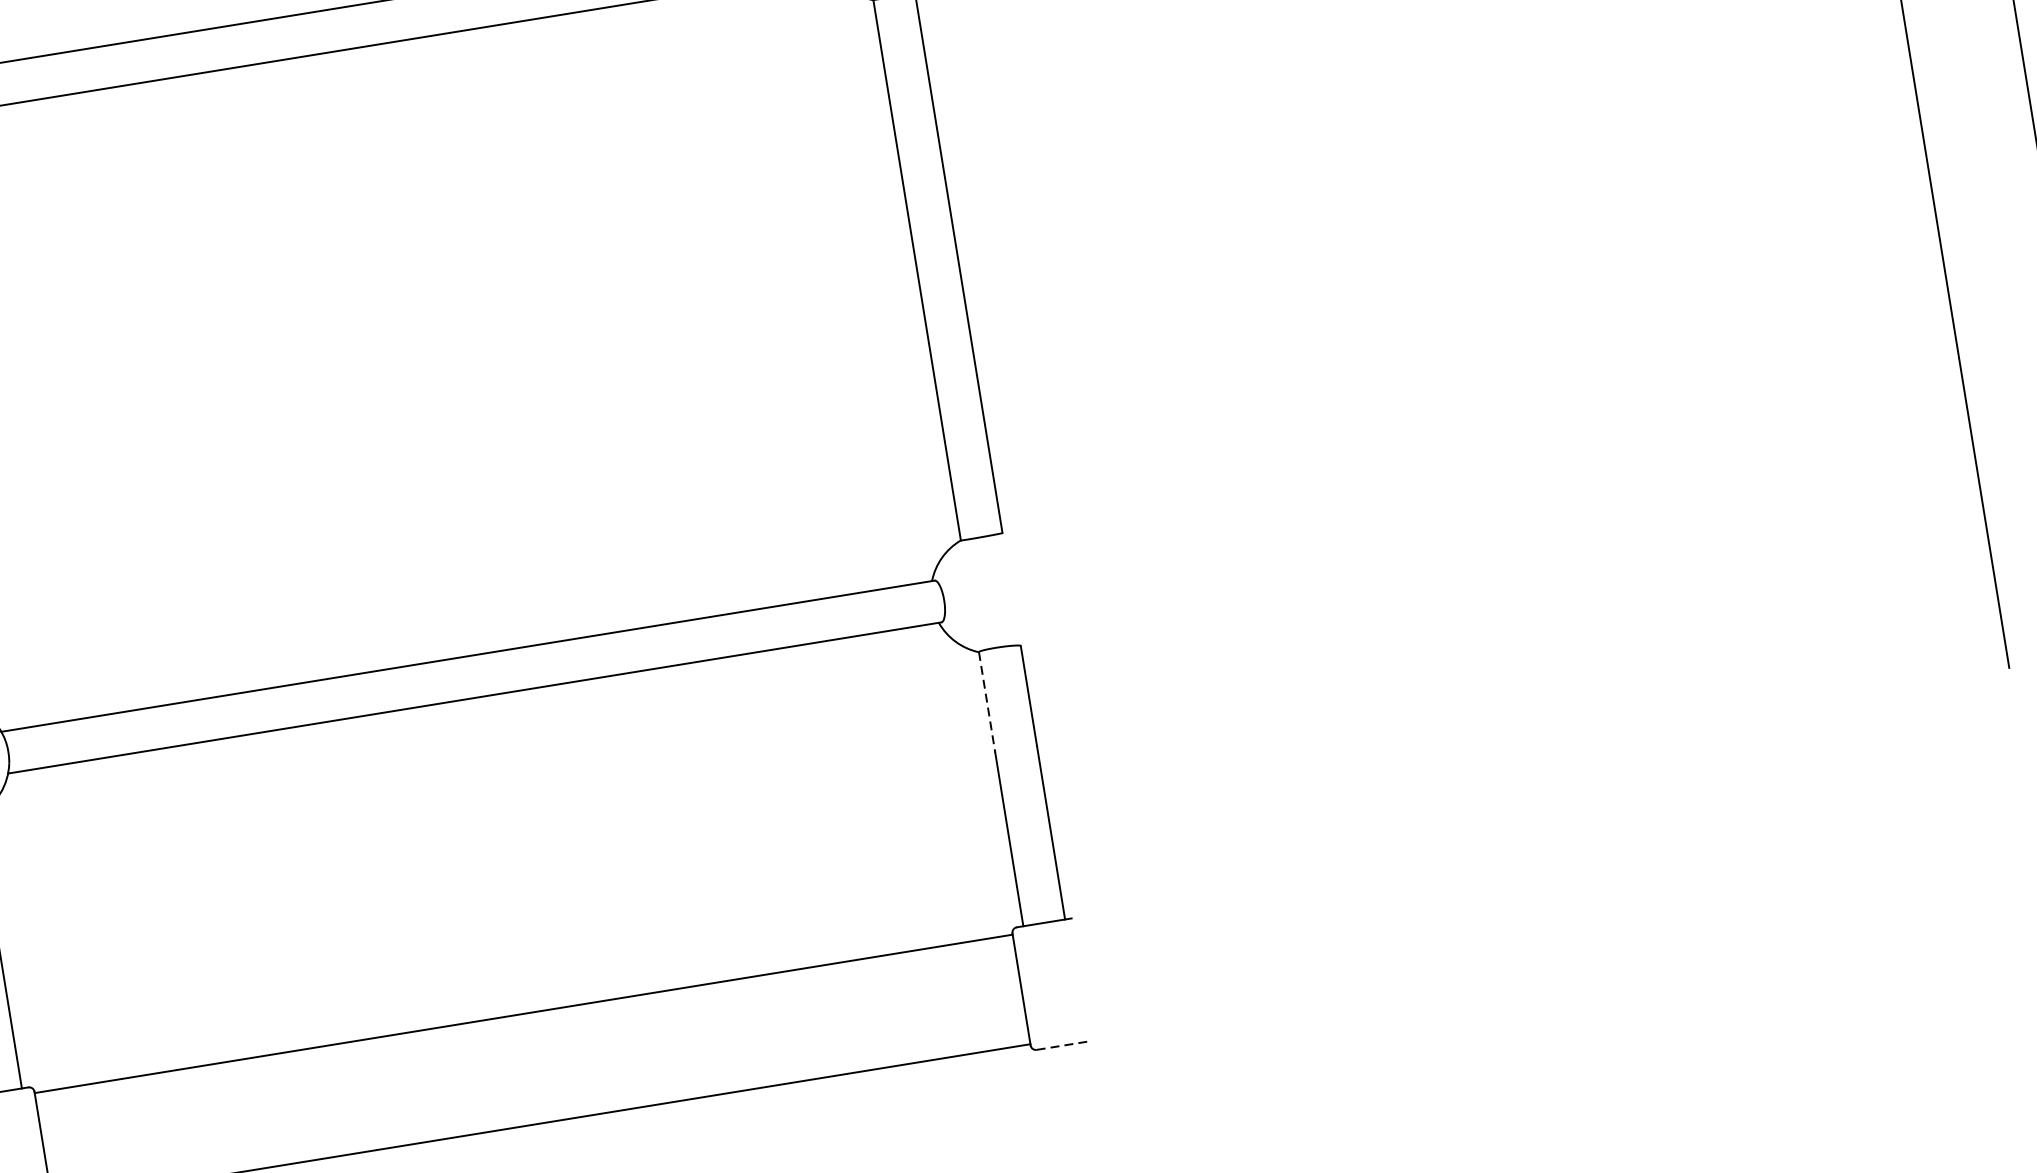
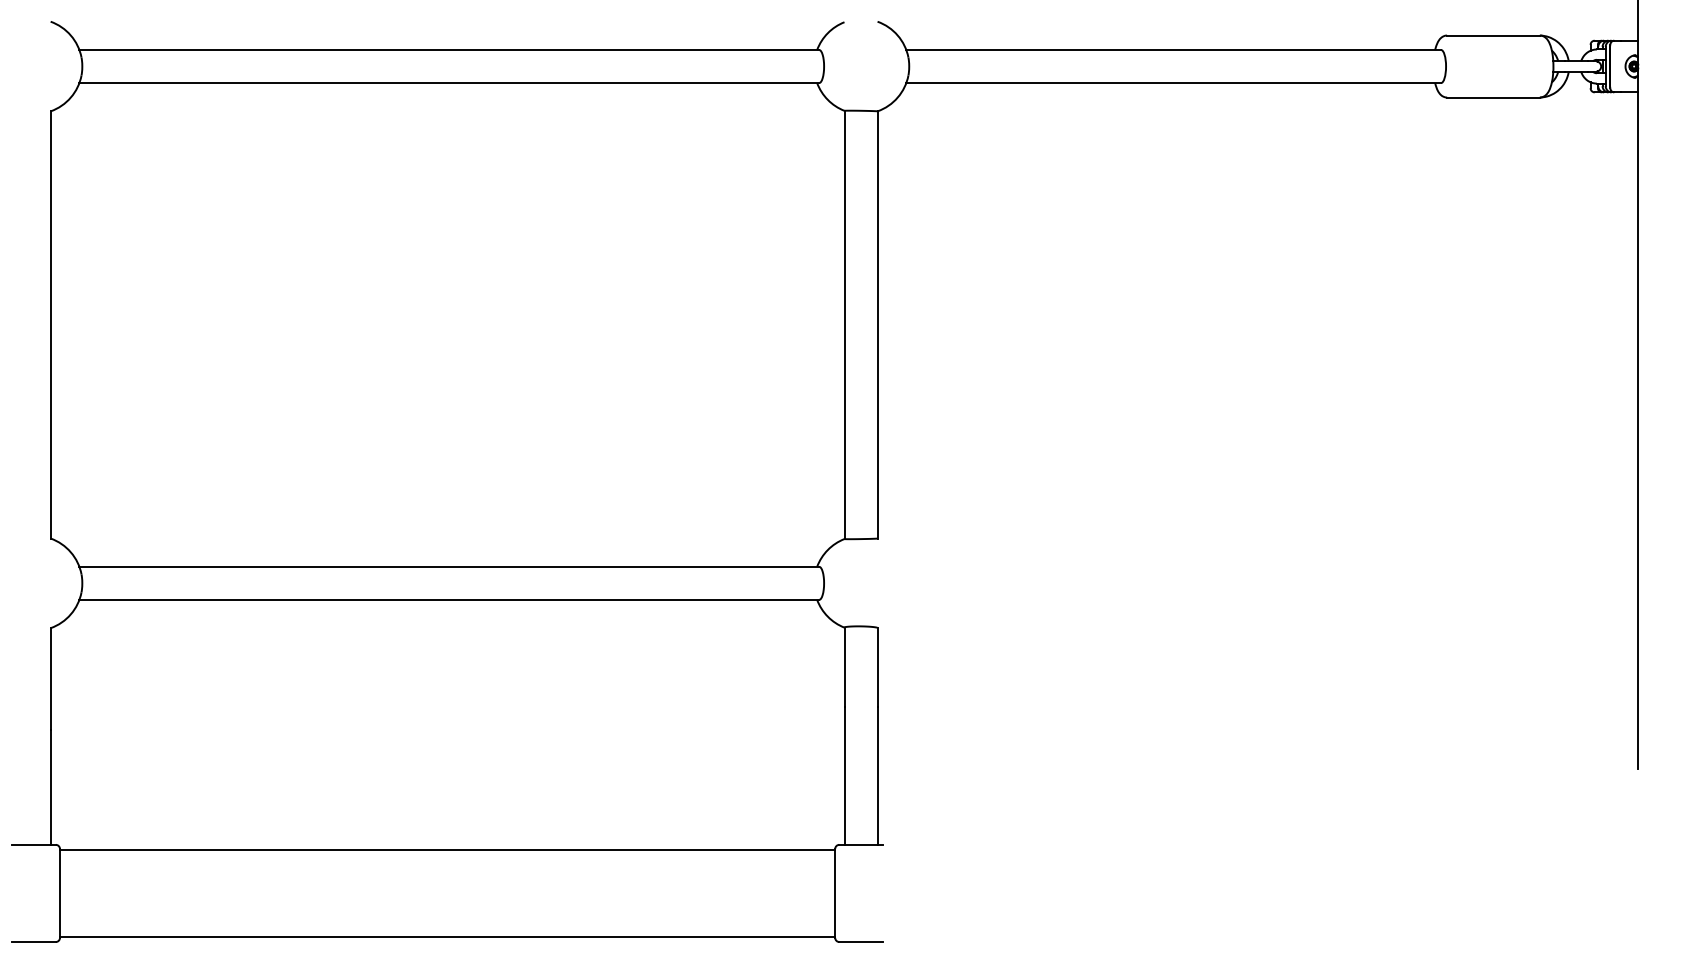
line: (987, 702) -> (844, 667), dashed -> solid
line: (1064, 1045) -> (861, 942), dashed -> solid

